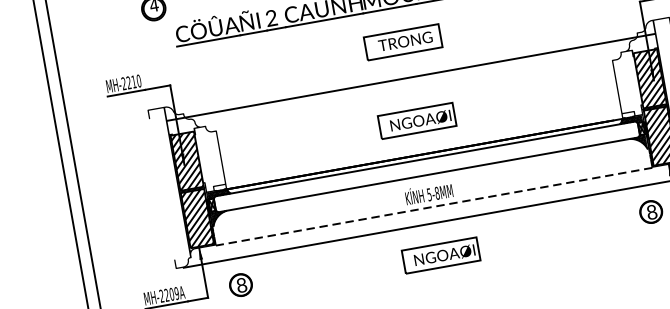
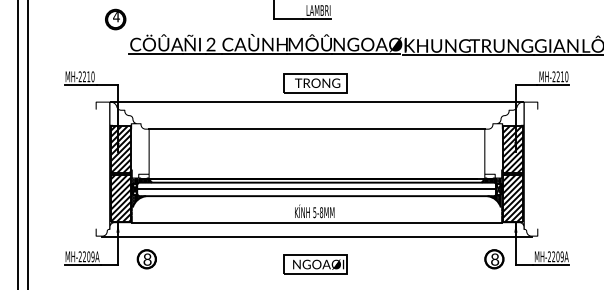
line: (410, 77) -> (316, 101), moved
line: (413, 95) -> (316, 128), added
part: (417, 121) -> (315, 150), removed
line: (426, 167) -> (316, 189), added
line: (433, 207) -> (316, 223), dashed -> solid

